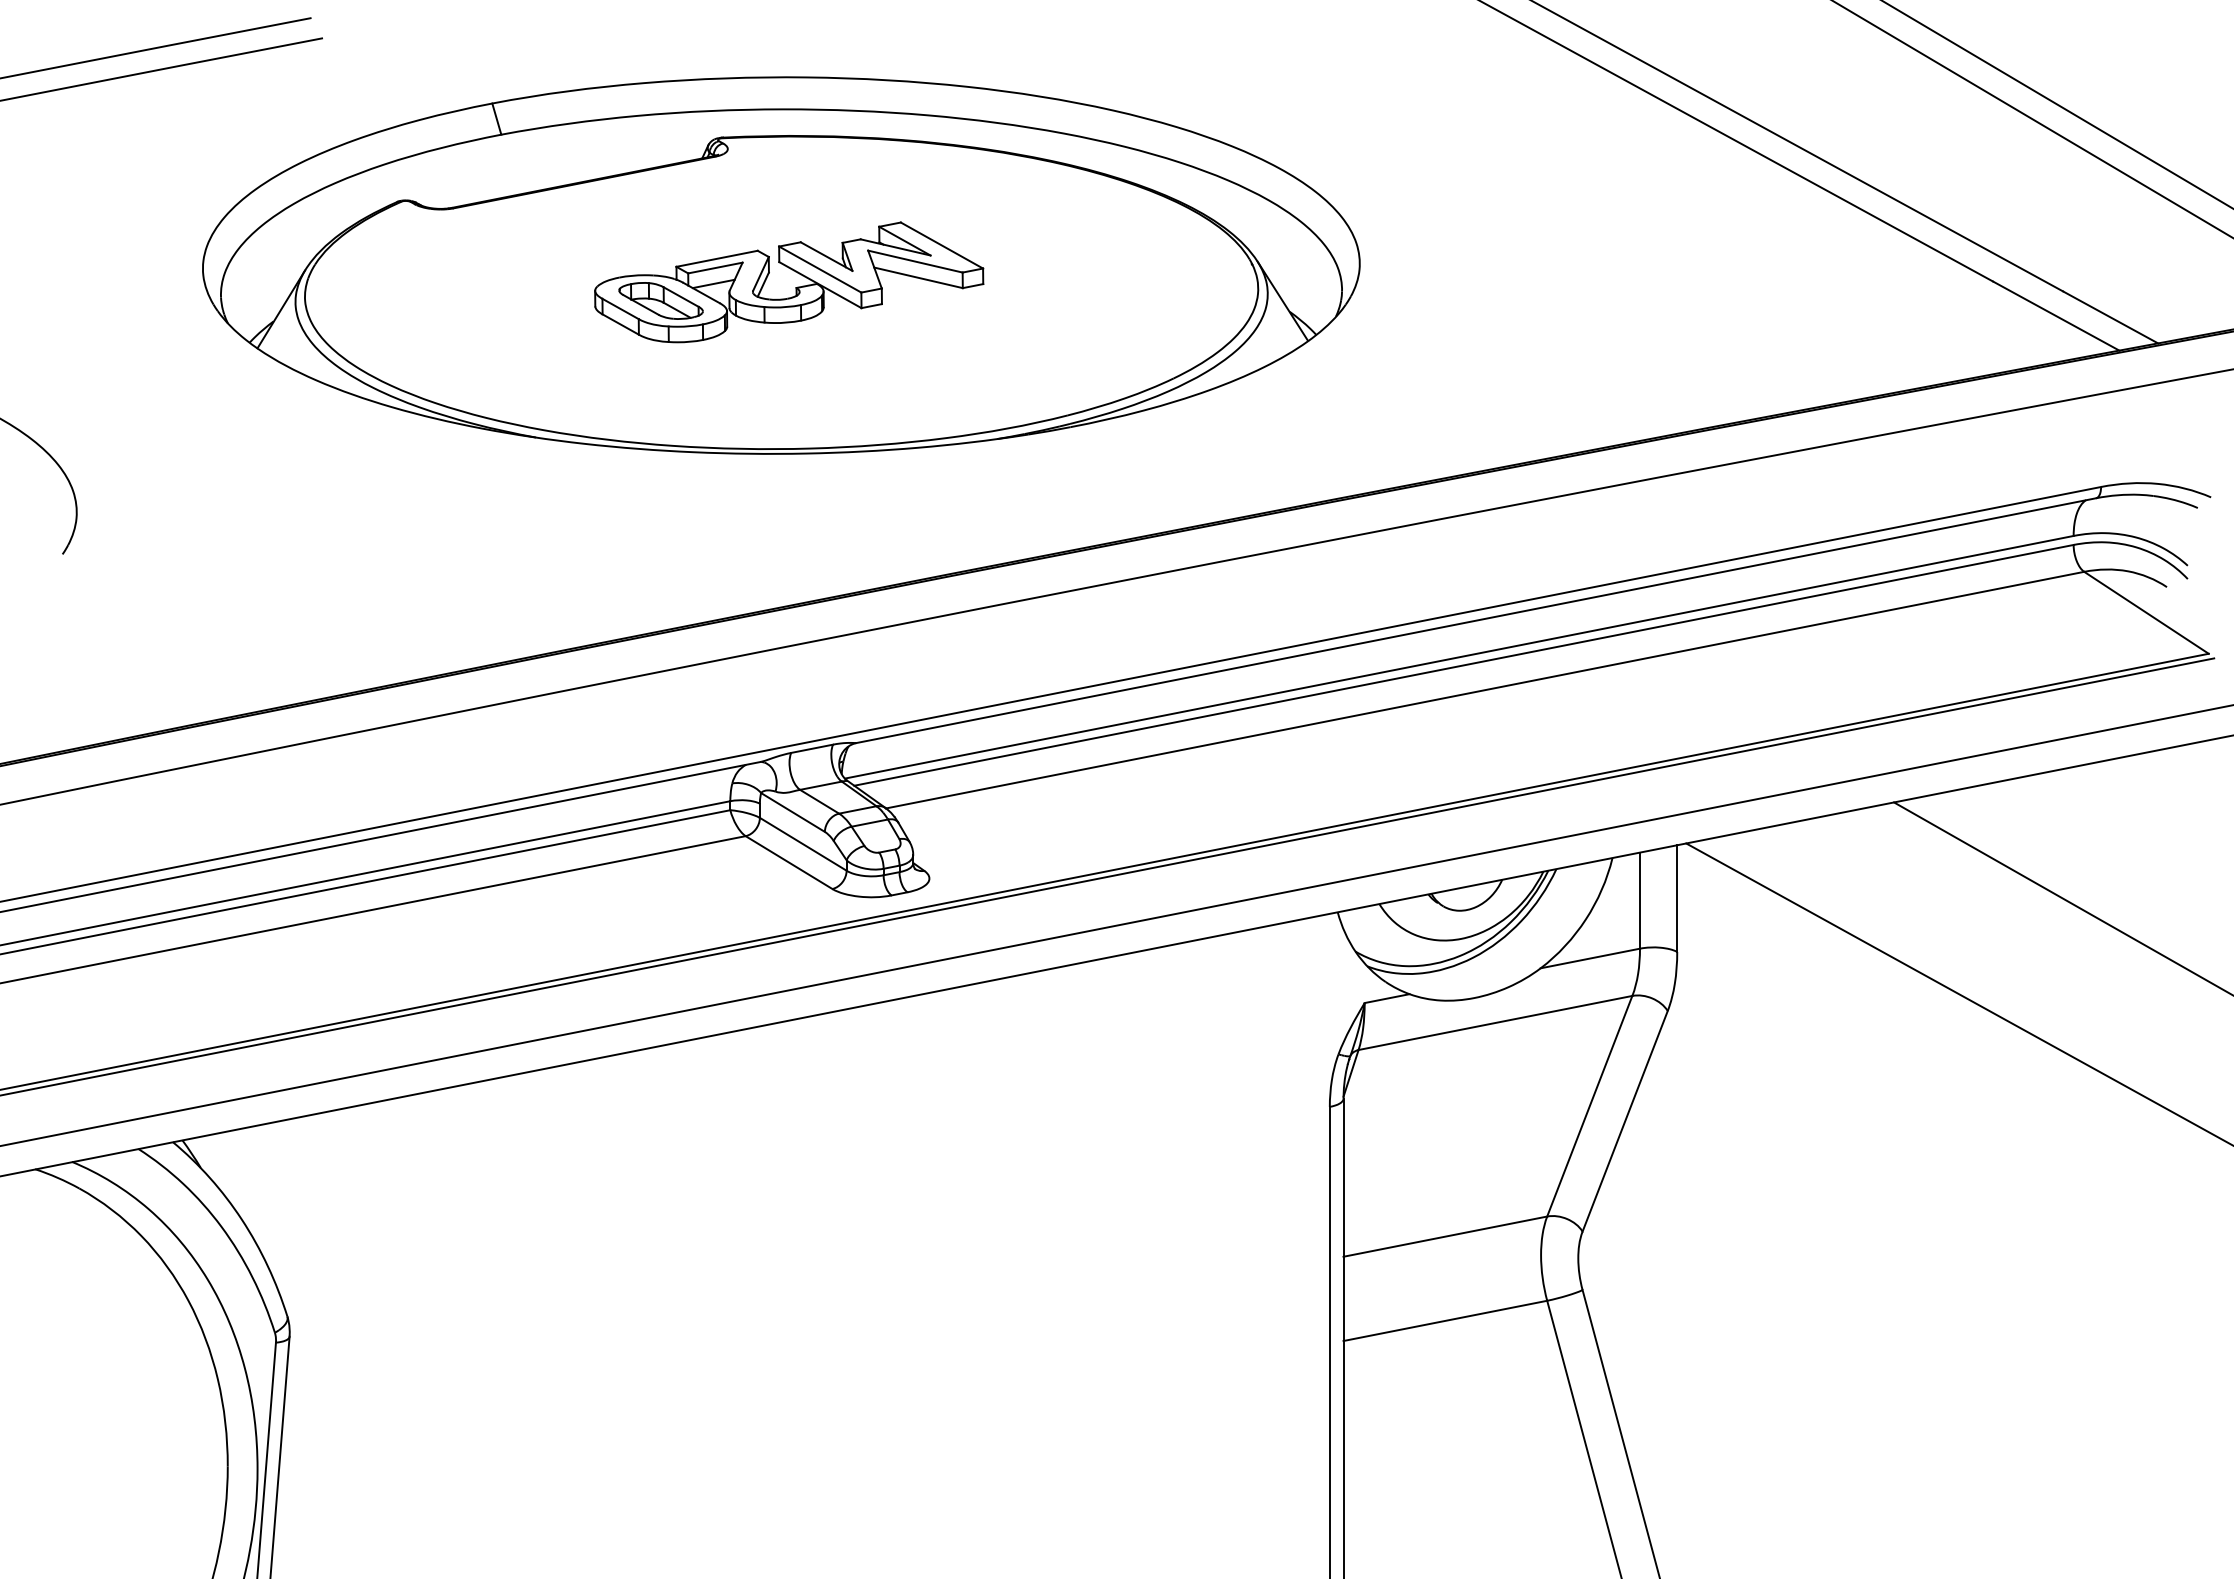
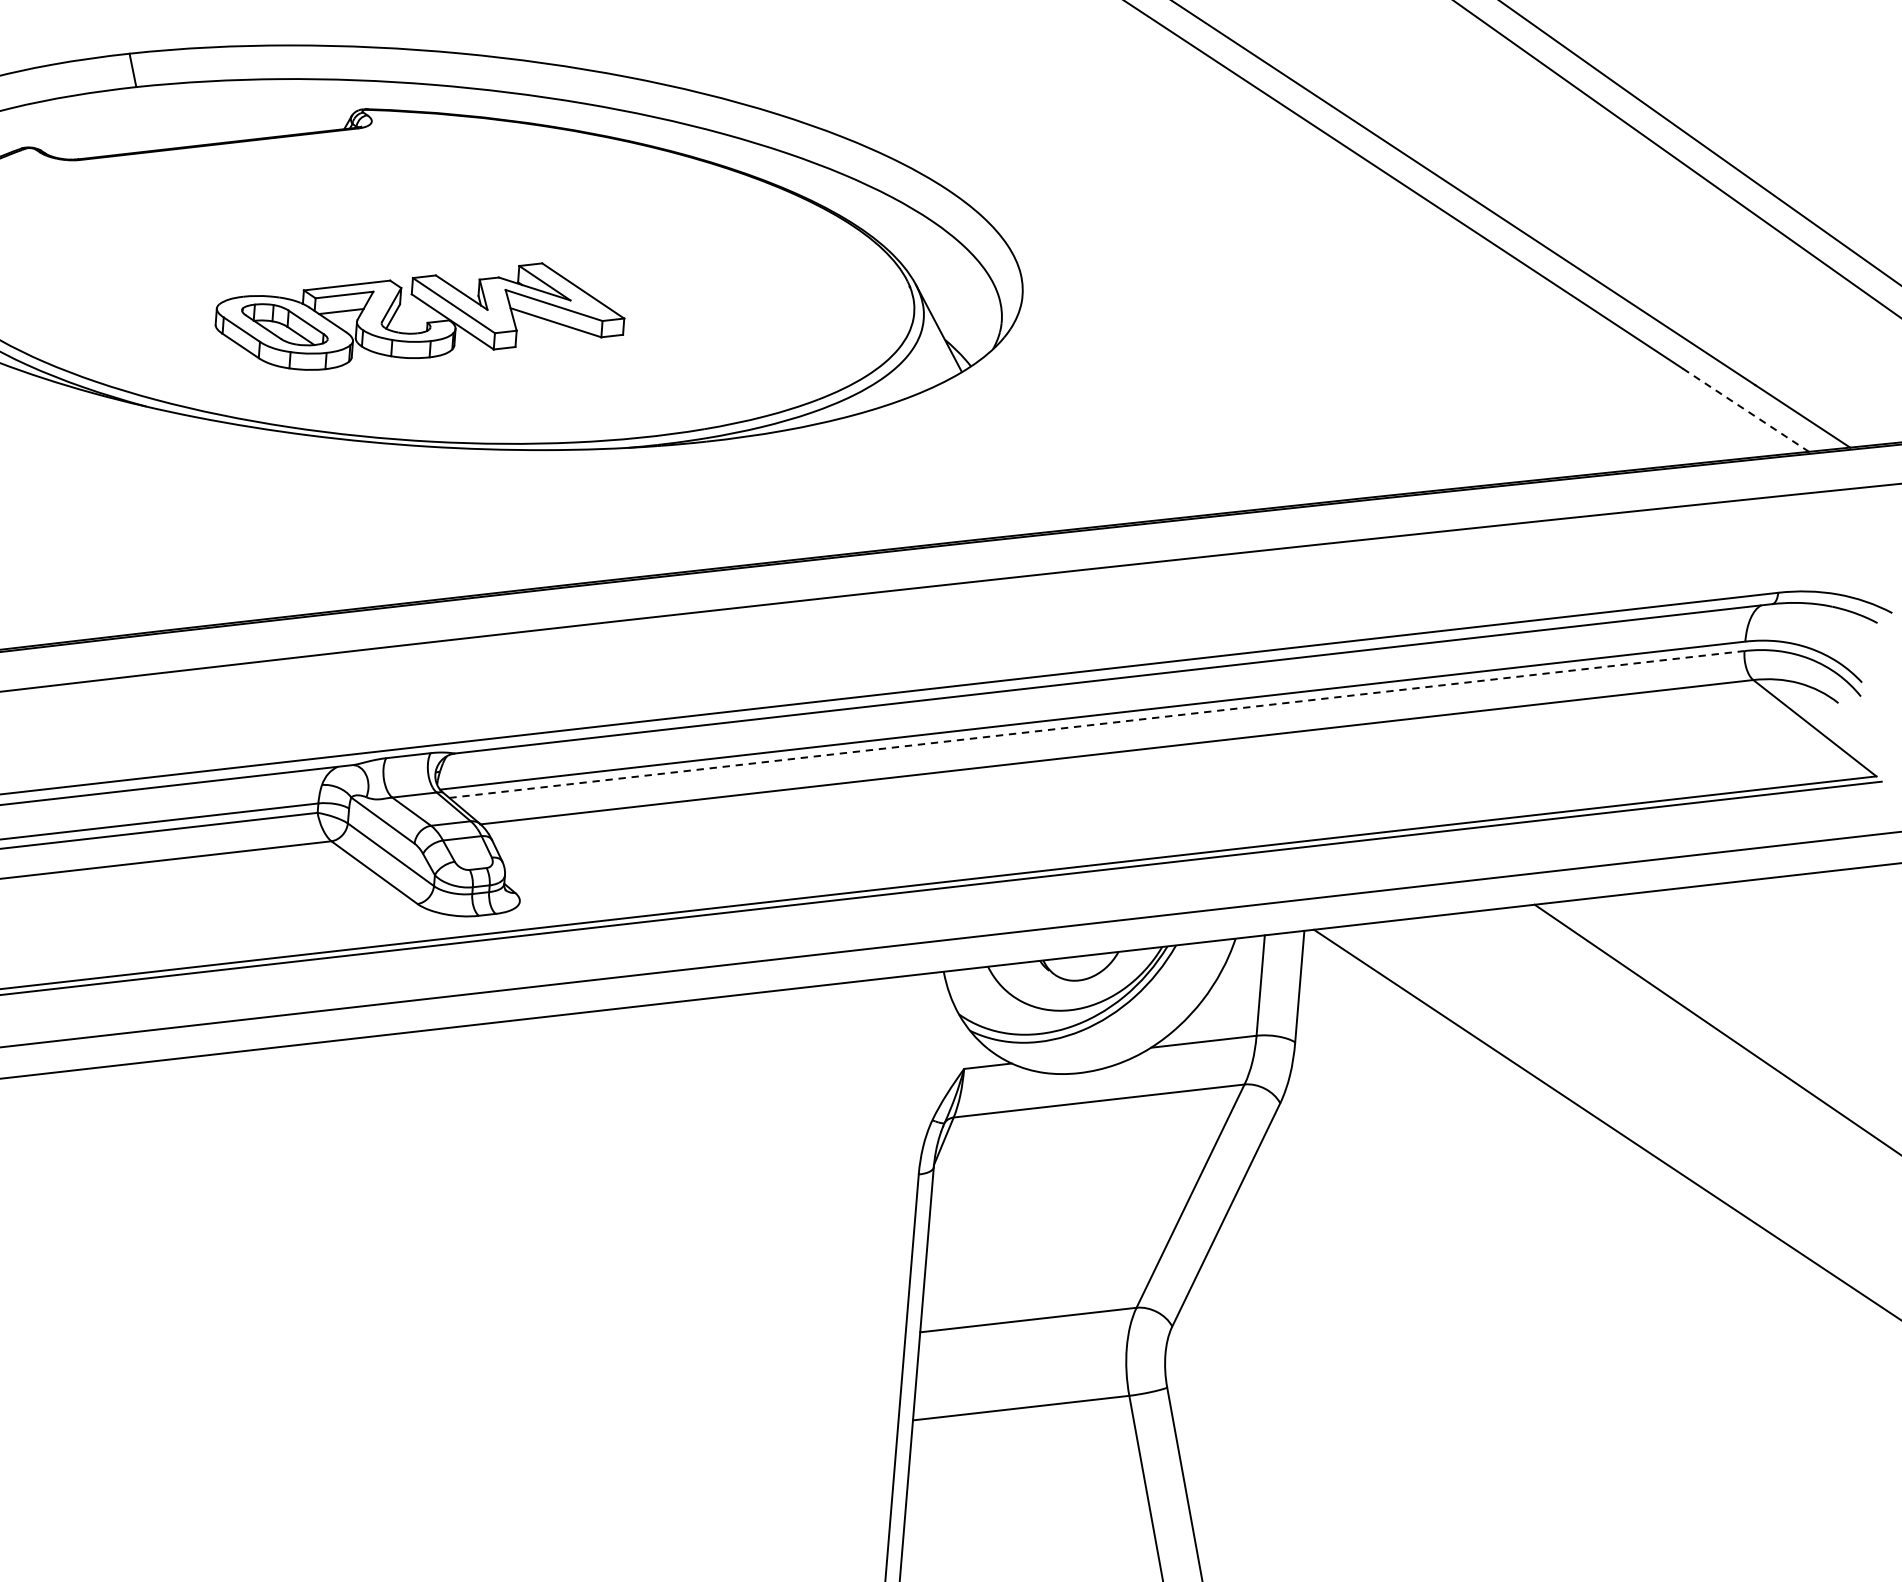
part: (795, 287) -> (426, 322), moved
line: (2055, 315) -> (1745, 409), solid -> dashed
line: (1464, 665) -> (1097, 724), solid -> dashed

